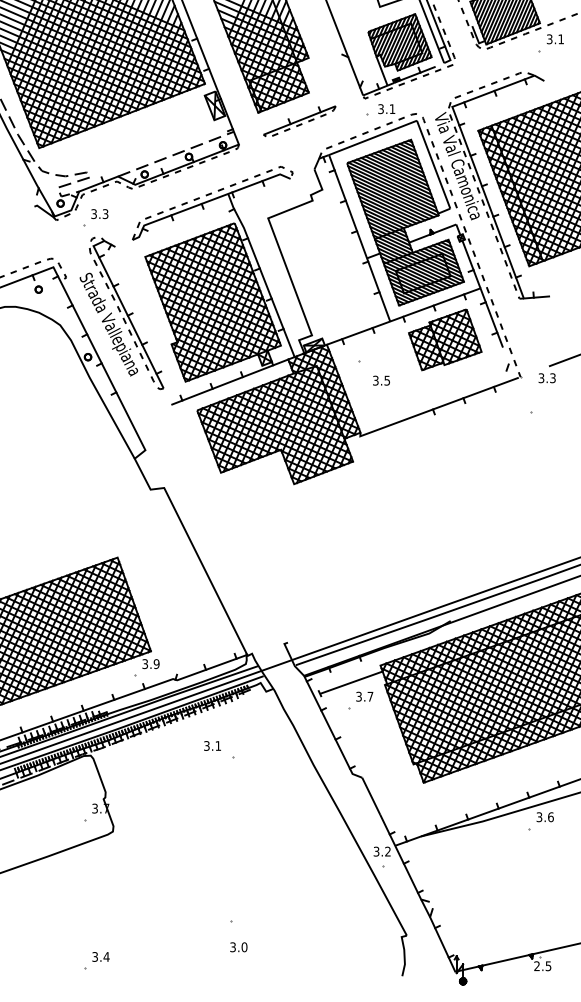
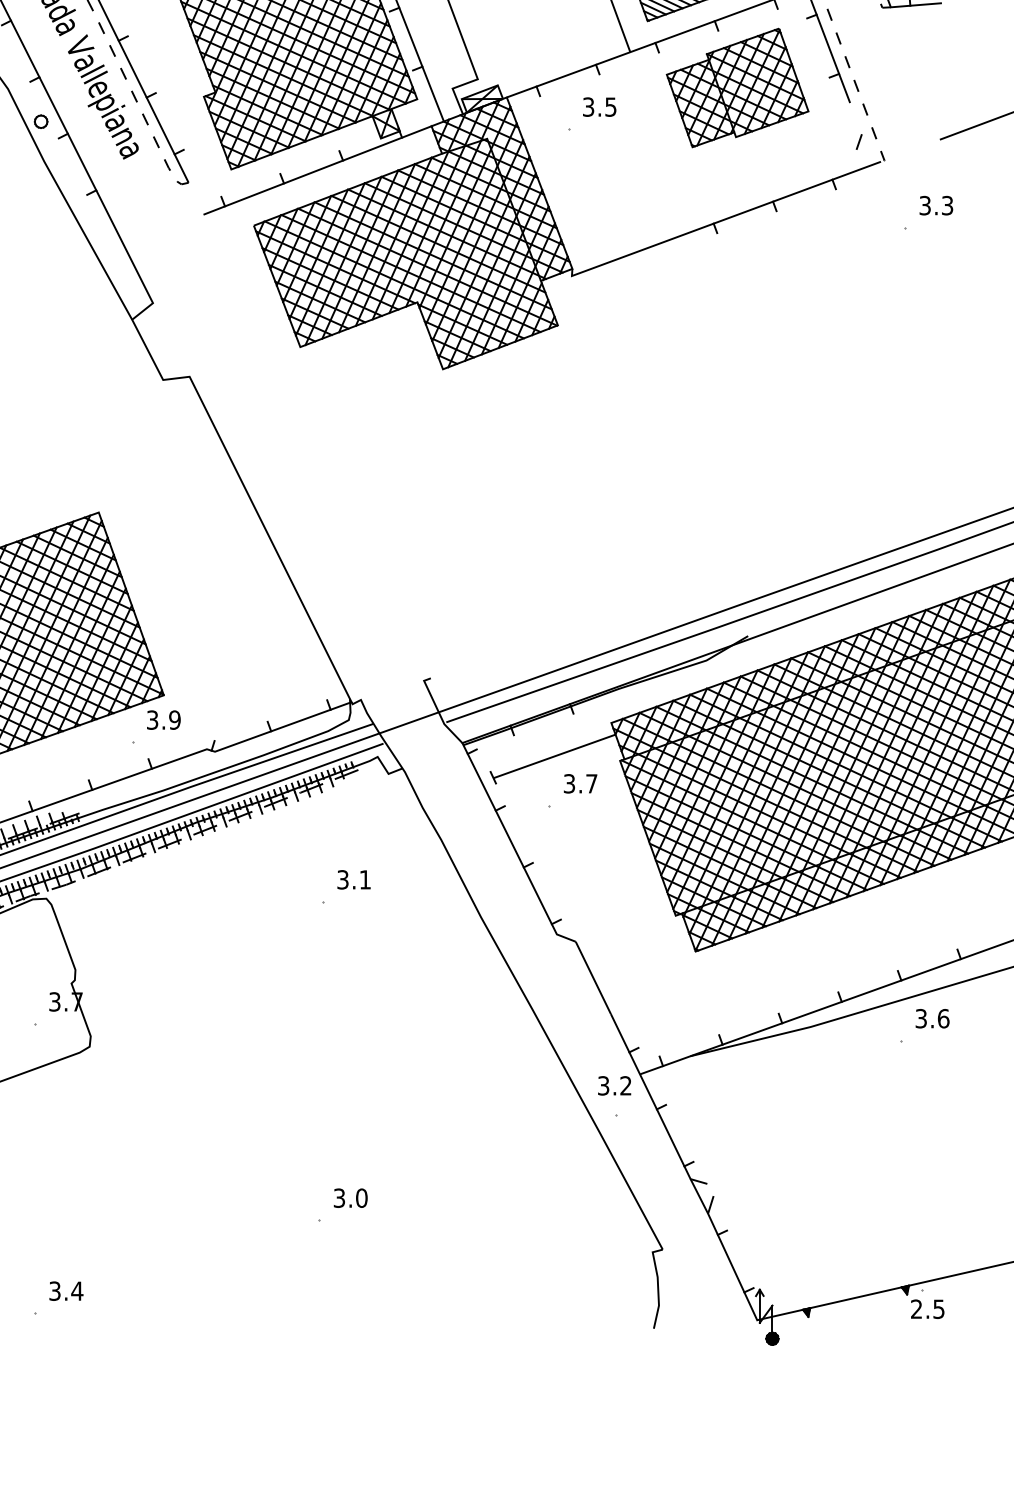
text: (546, 378) -> (935, 206), moved
text: (381, 380) -> (599, 106), moved
text: (212, 745) -> (353, 878), moved
text: (238, 947) -> (350, 1198), moved

